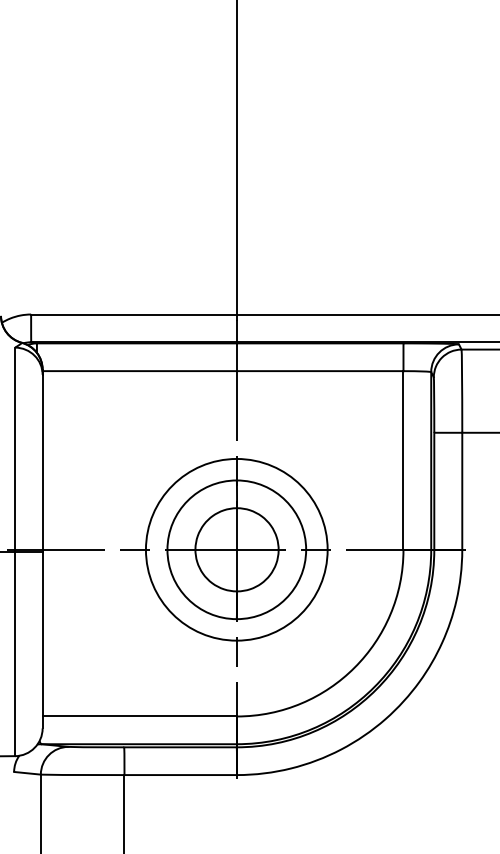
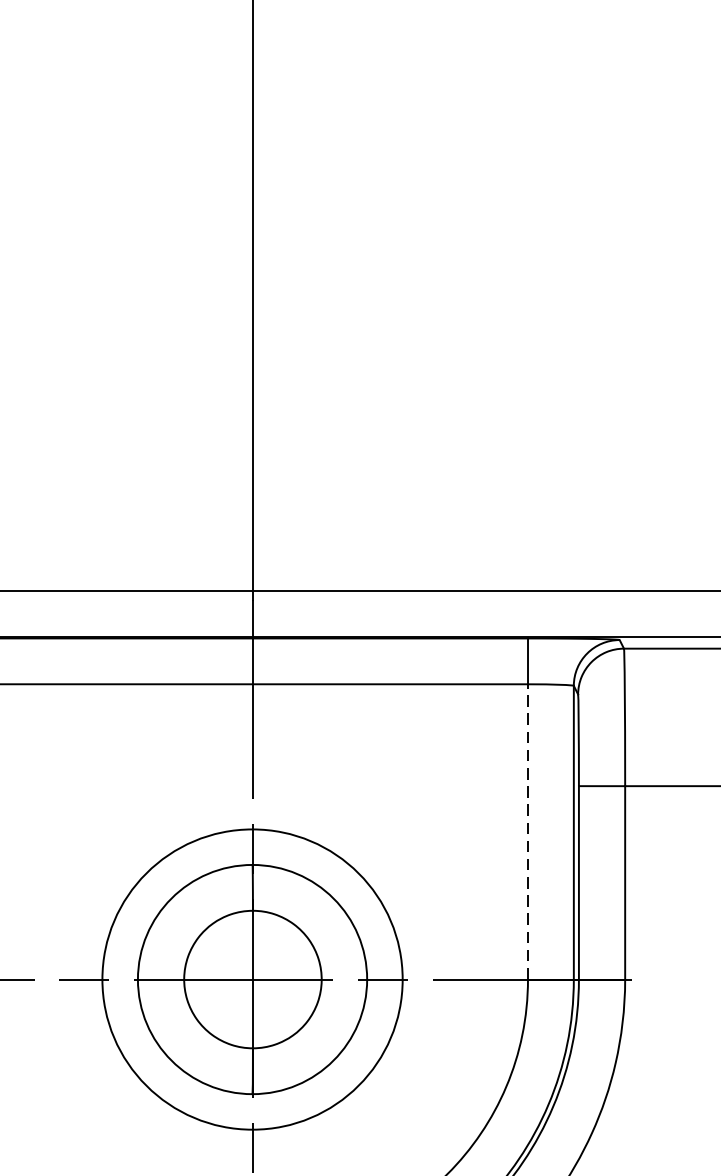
line: (403, 459) -> (528, 830), solid -> dashed

